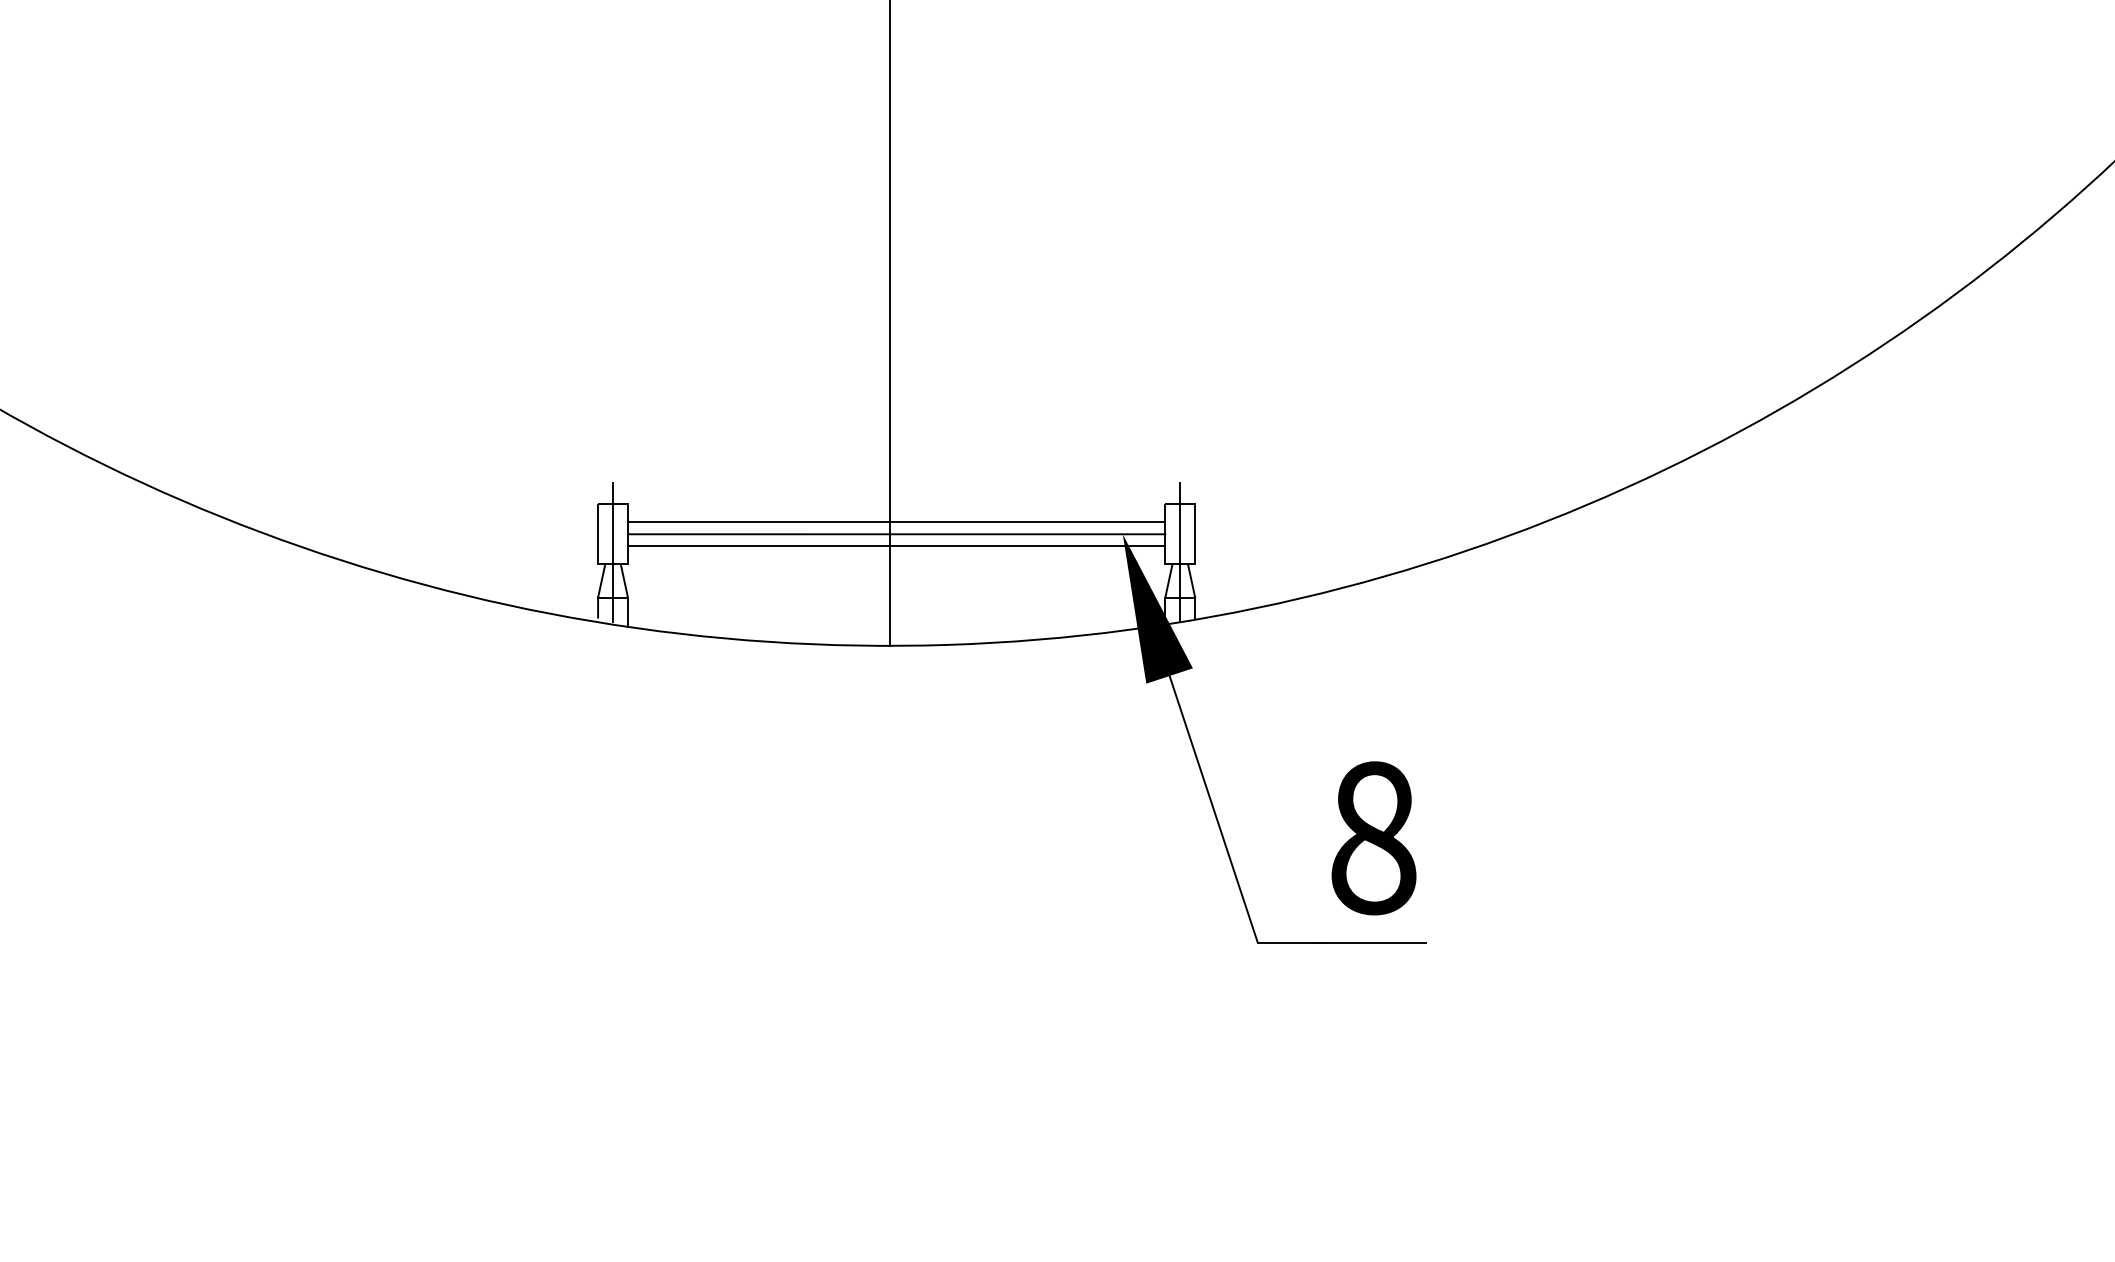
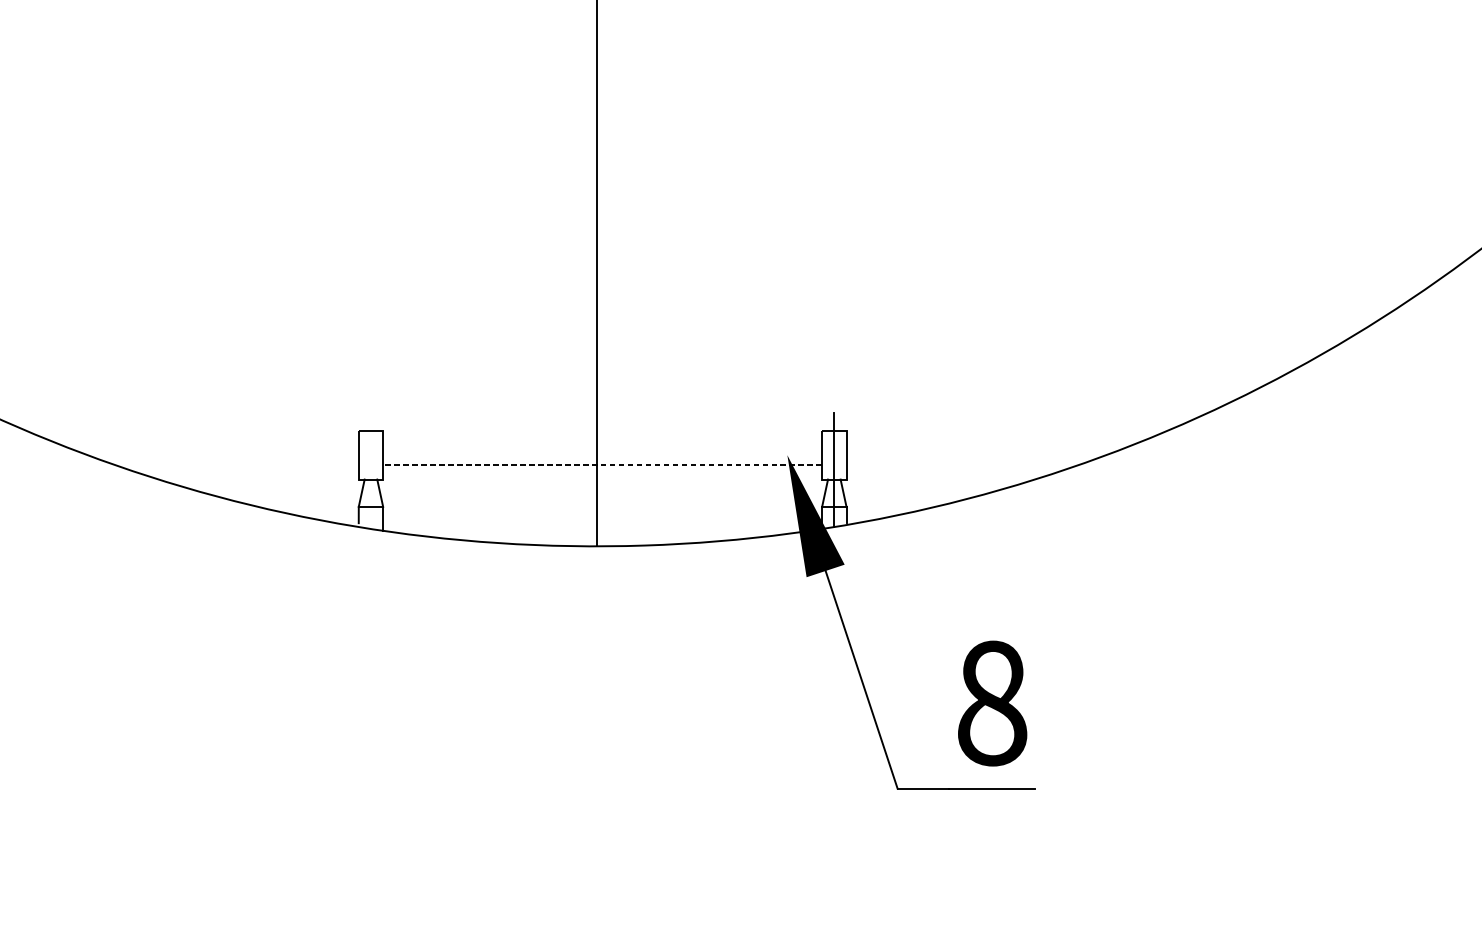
line: (896, 522) -> (602, 445), removed
line: (896, 534) -> (602, 455), removed
line: (896, 546) -> (602, 465), solid -> dashed
line: (613, 552) -> (371, 470), removed

